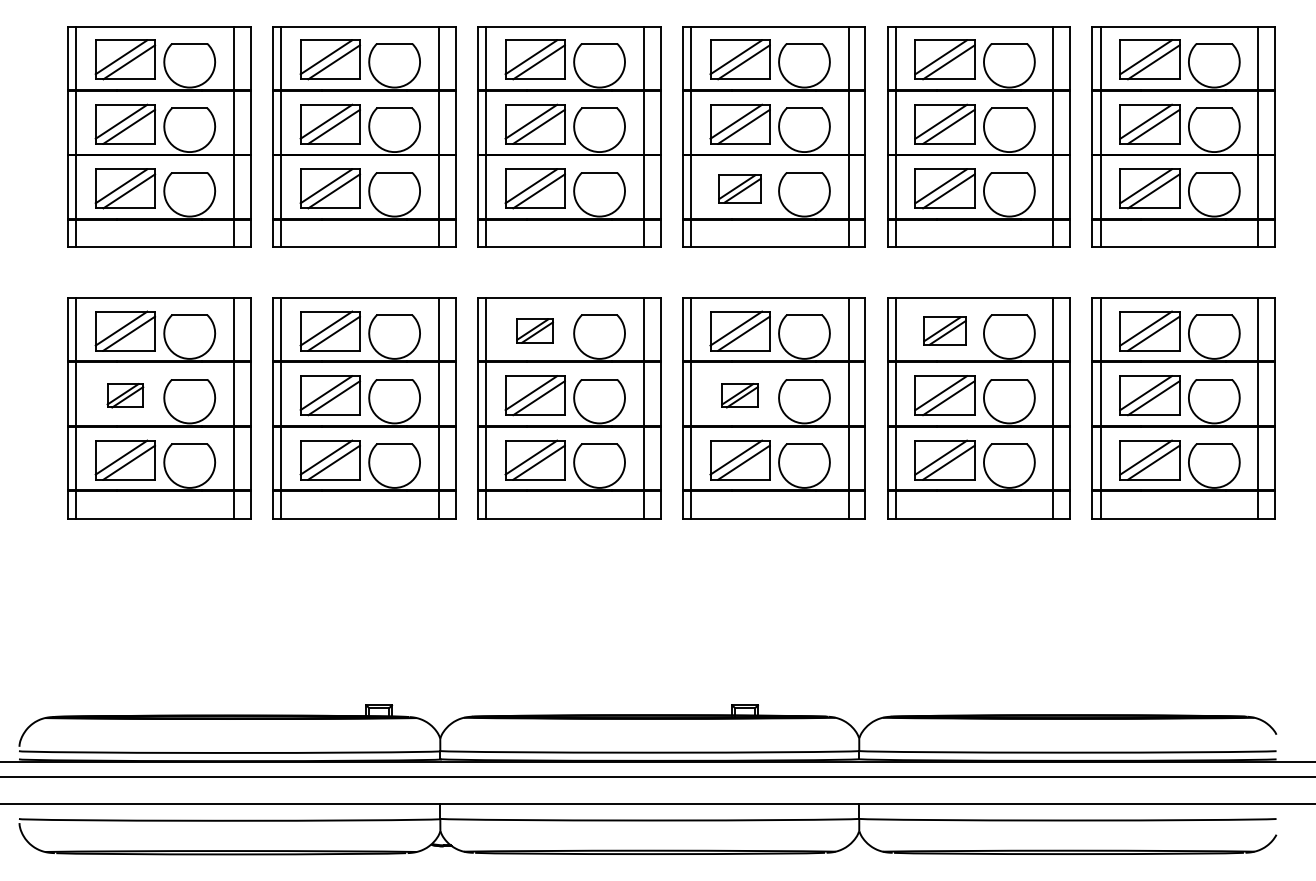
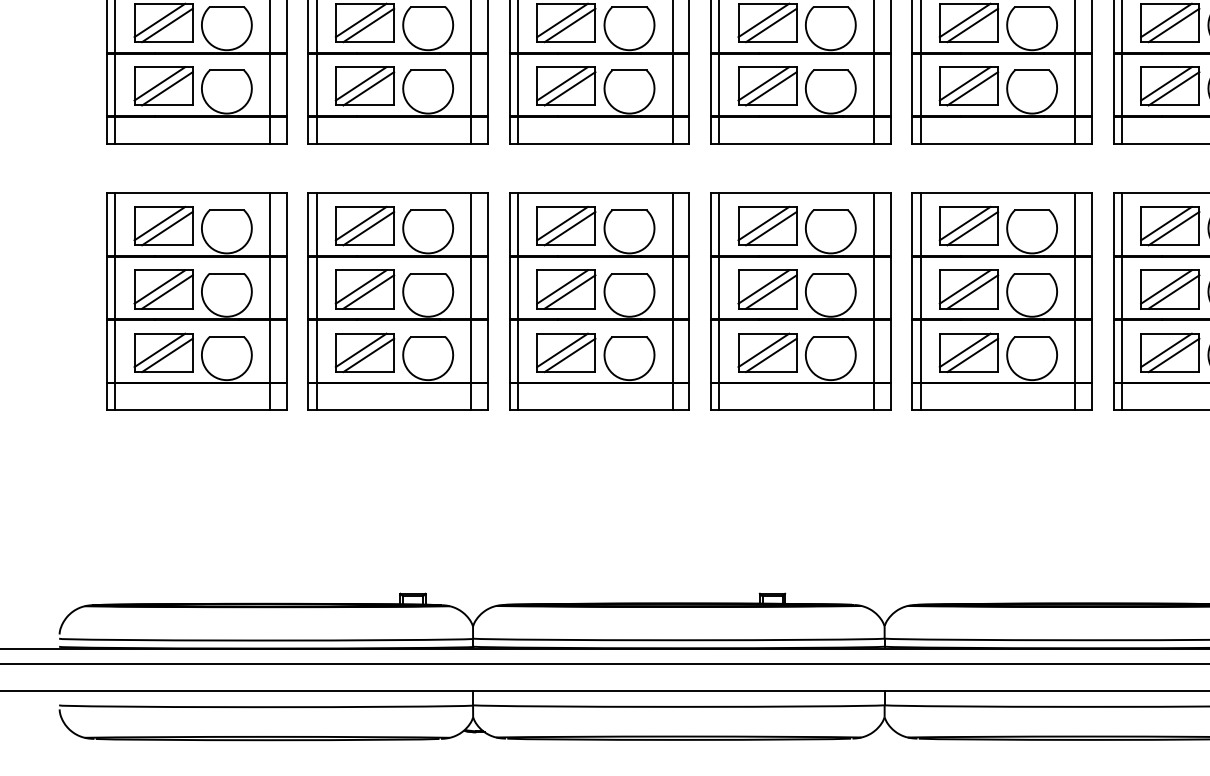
part: (739, 188) -> (766, 86), size x1.43
part: (534, 330) -> (565, 225), size x1.67
part: (944, 330) -> (968, 225), size x1.43
part: (125, 395) -> (163, 289), size x1.67
part: (739, 395) -> (766, 289), size x1.67

